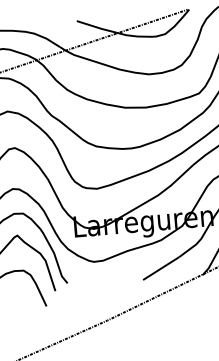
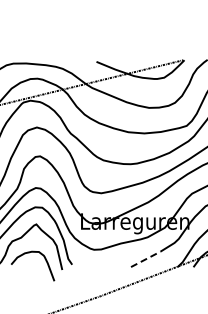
line: (160, 268) -> (145, 259), solid -> dashed

